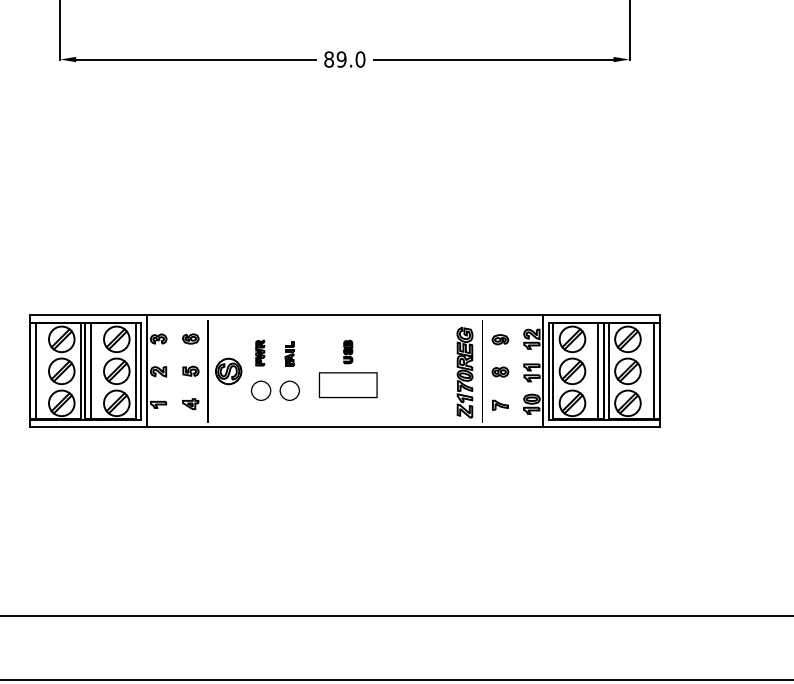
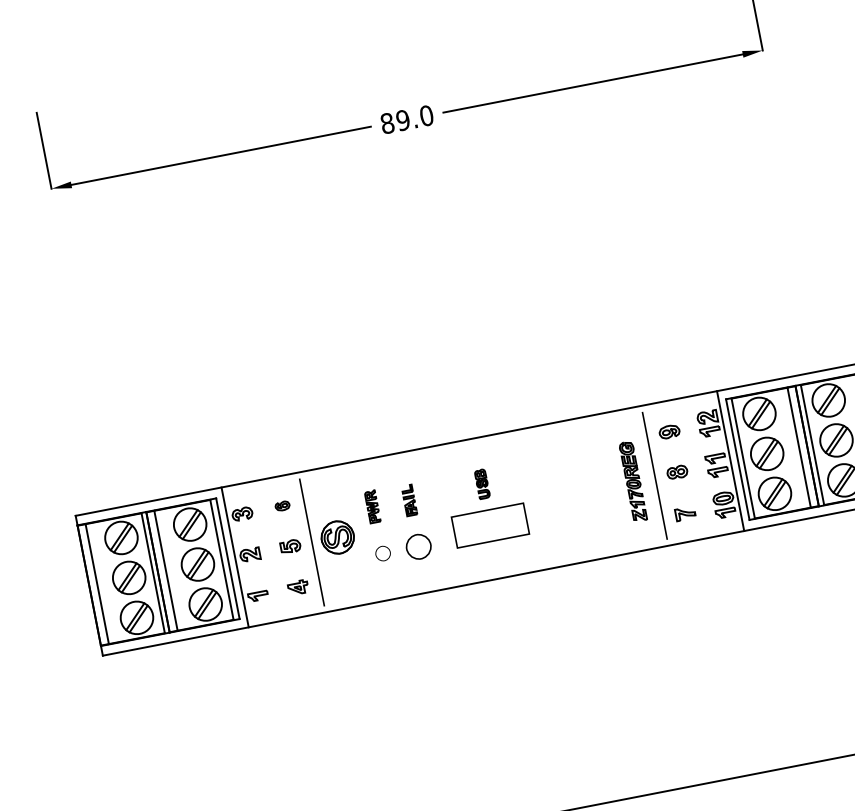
part: (190, 338) -> (282, 505), size x0.7
part: (464, 372) -> (632, 481), size x0.7
part: (261, 390) -> (383, 553), size x0.6

